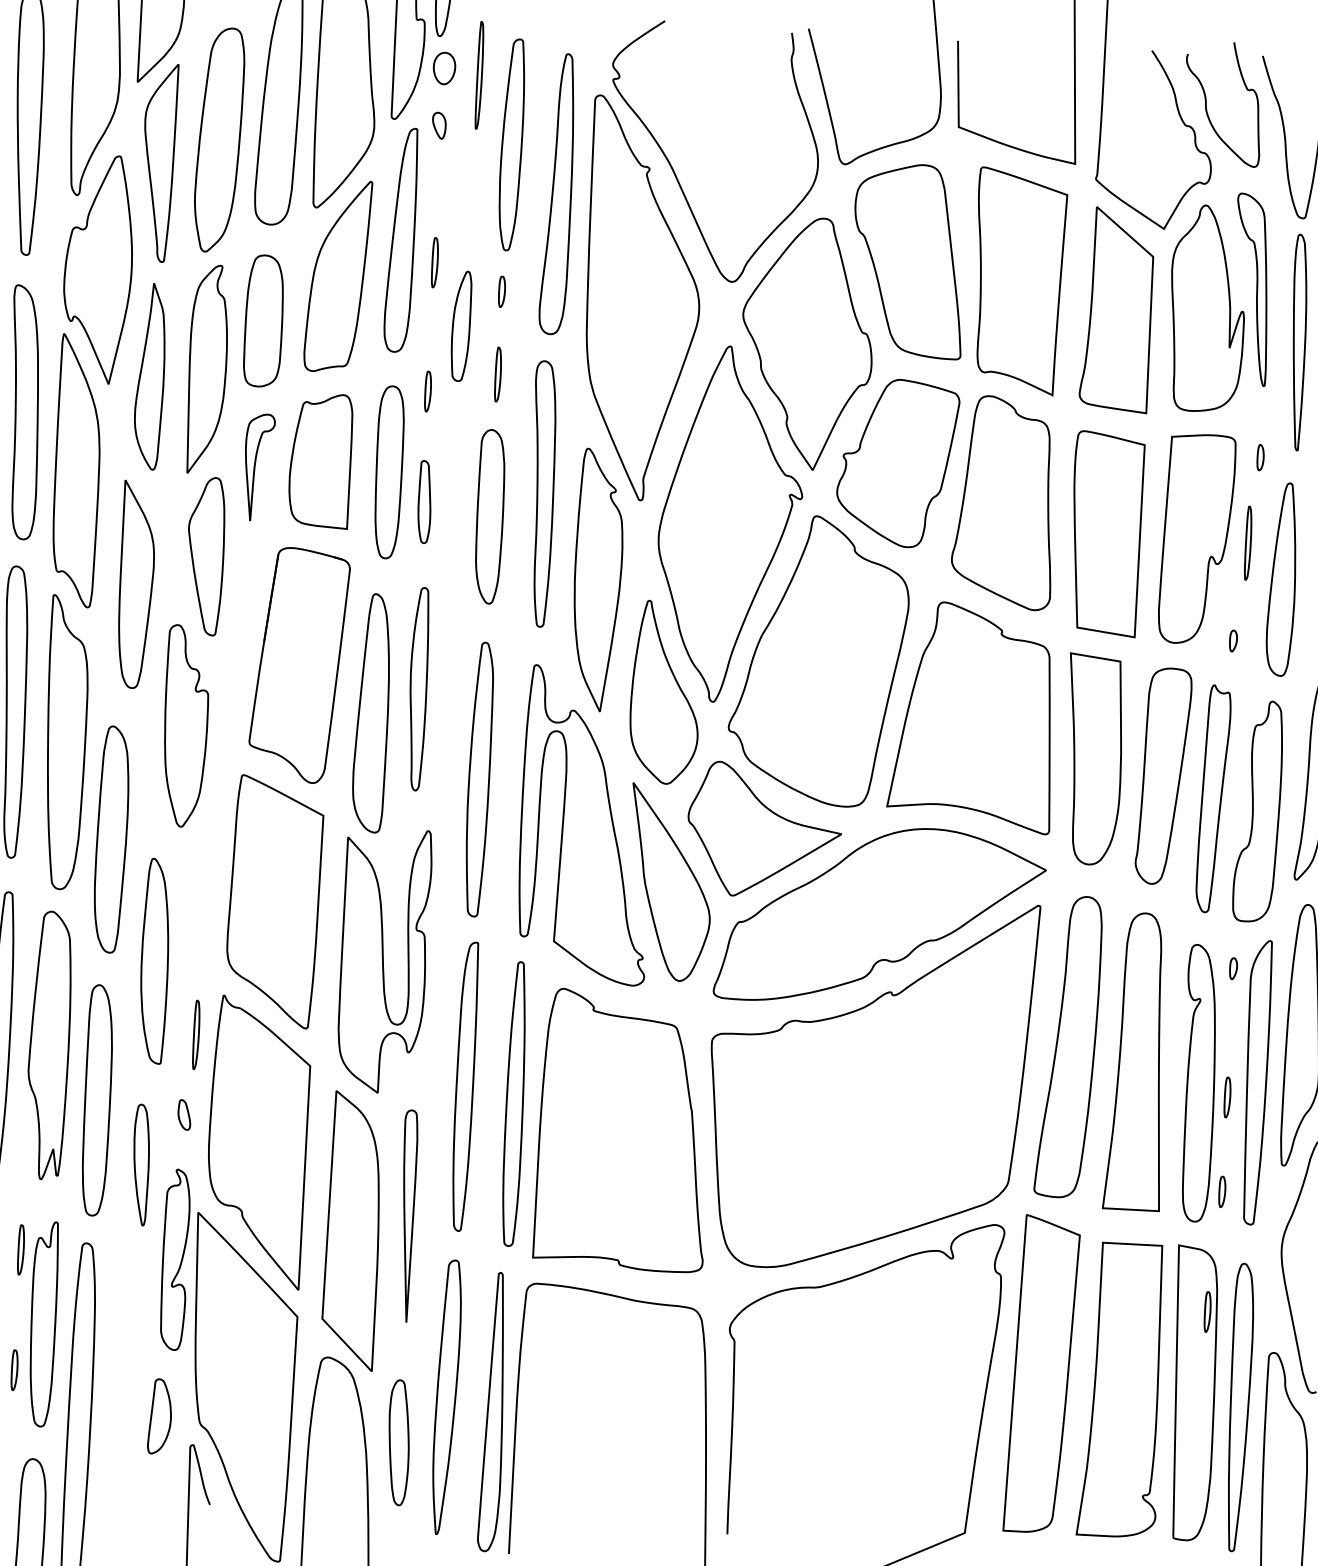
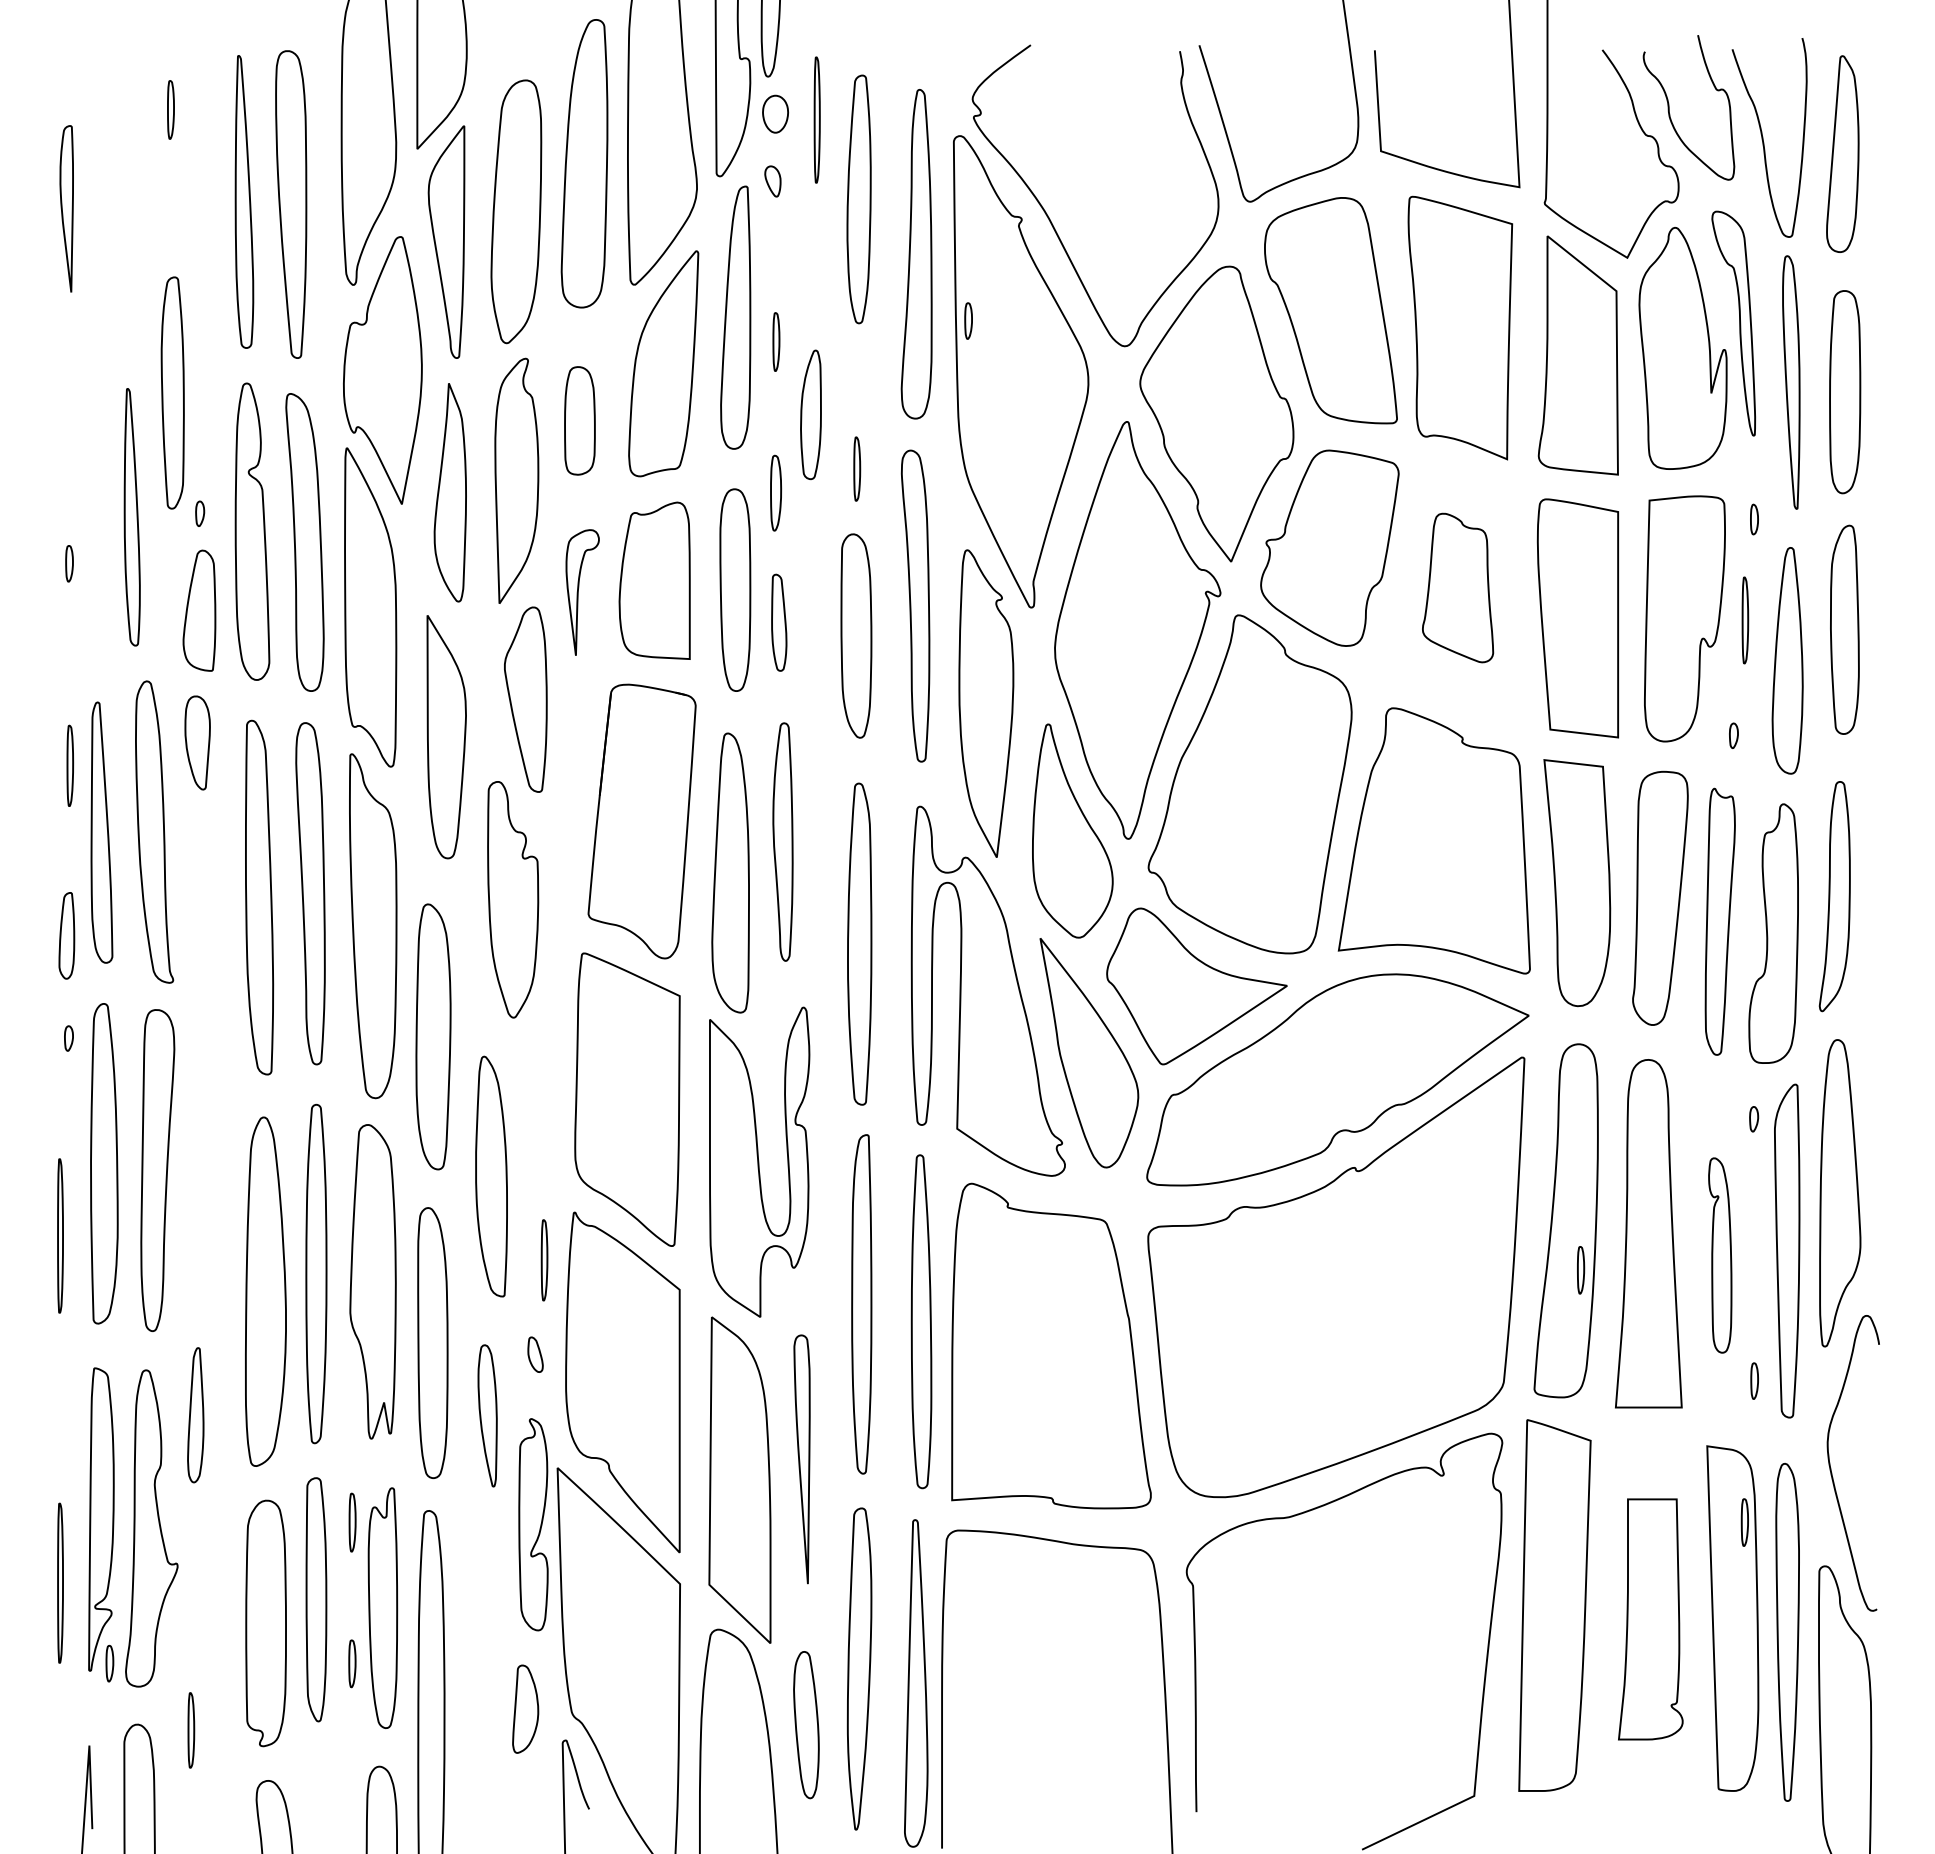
part: (501, 291) -> (968, 320), moved
part: (263, 320) -> (579, 420), size x0.7
part: (428, 391) -> (776, 493), size x1.6
part: (1004, 502) -> (1457, 587), size x0.6
part: (1197, 1083) -> (1719, 1255), size x0.6
part: (1227, 1097) -> (1581, 1270), moved
part: (1122, 1390) -> (1650, 1619), size x0.7

